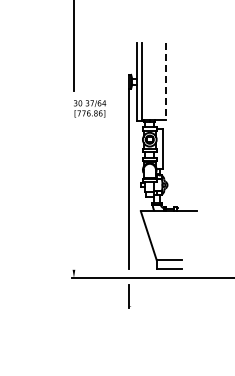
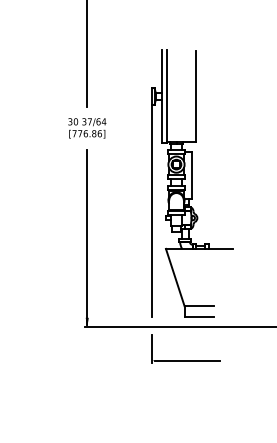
line: (166, 81) -> (196, 96), dashed -> solid
text: (90, 108) -> (87, 127), moved
line: (73, 201) -> (86, 237), added
line: (158, 306) -> (186, 360), added

